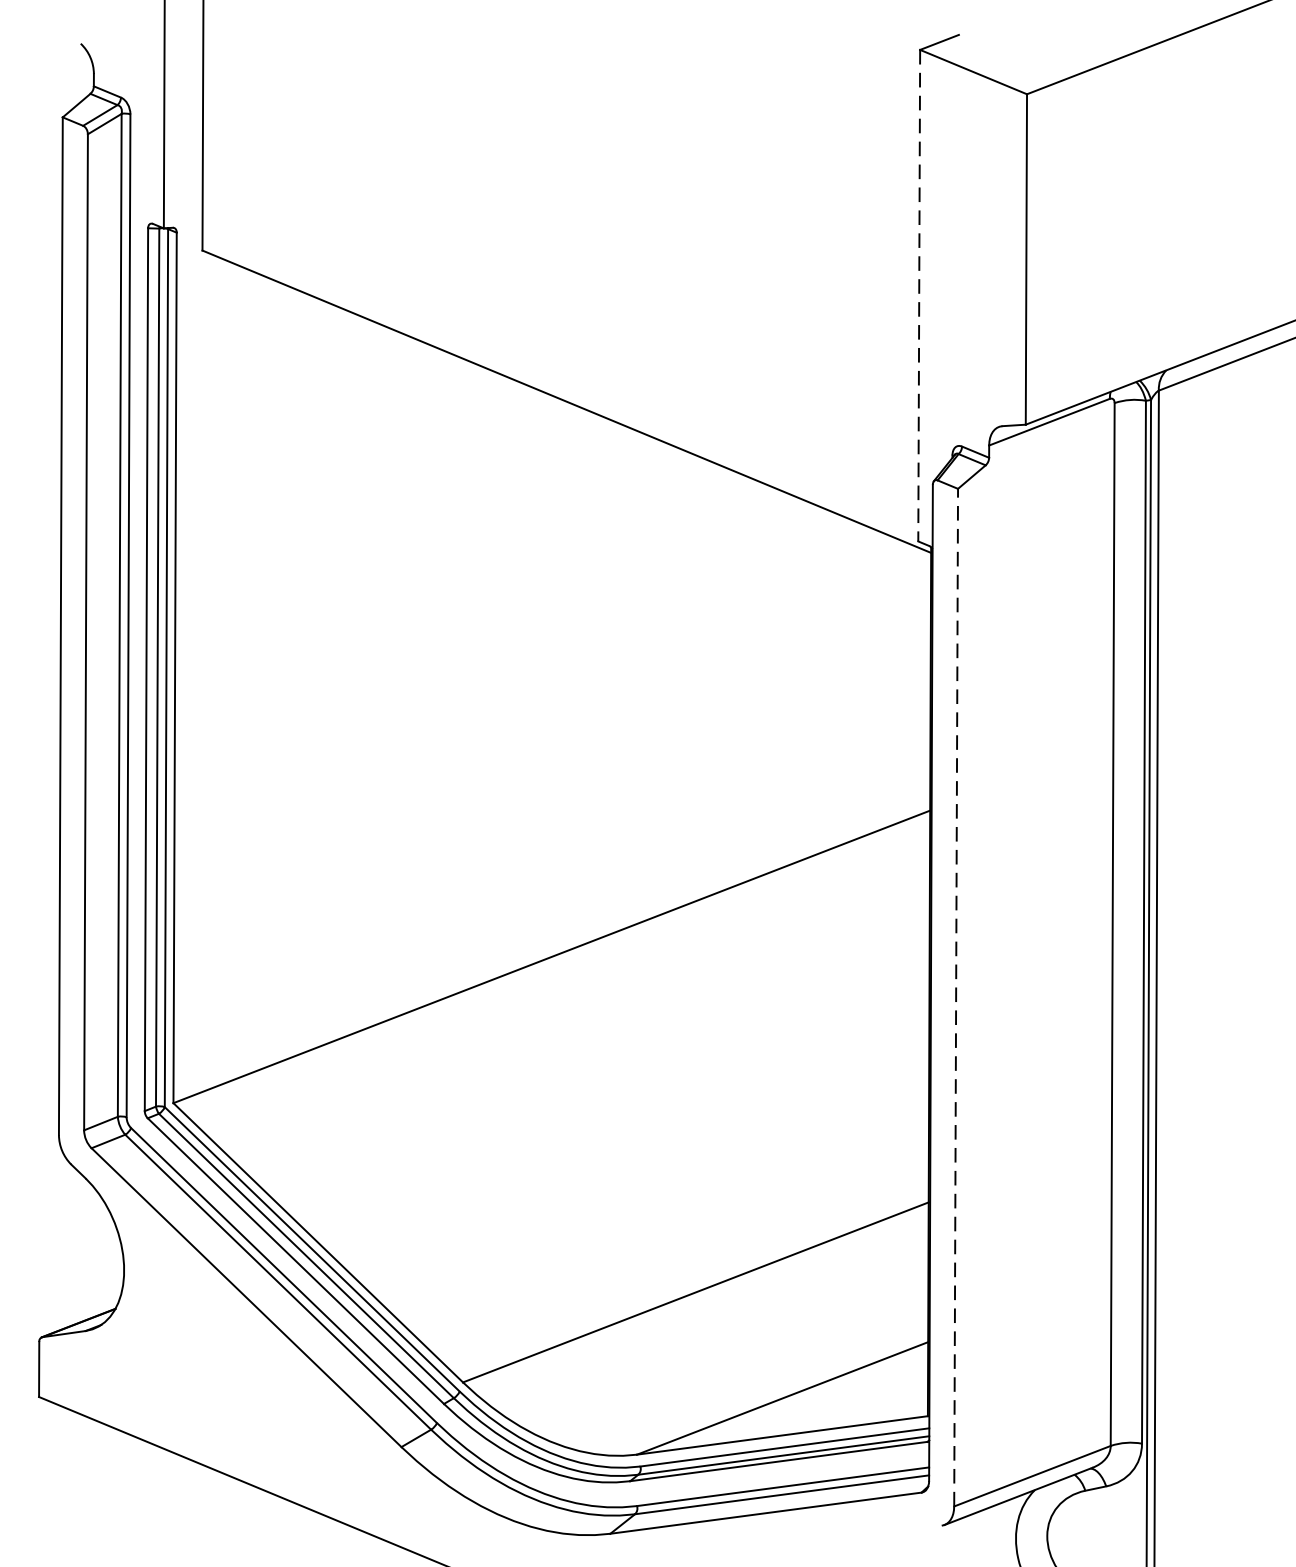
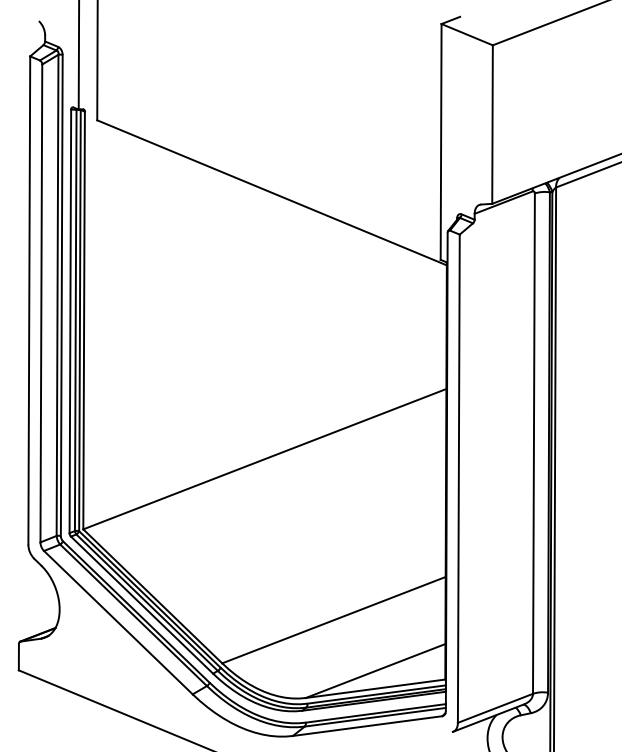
line: (920, 294) -> (441, 141), dashed -> solid
line: (955, 997) -> (458, 478), dashed -> solid

